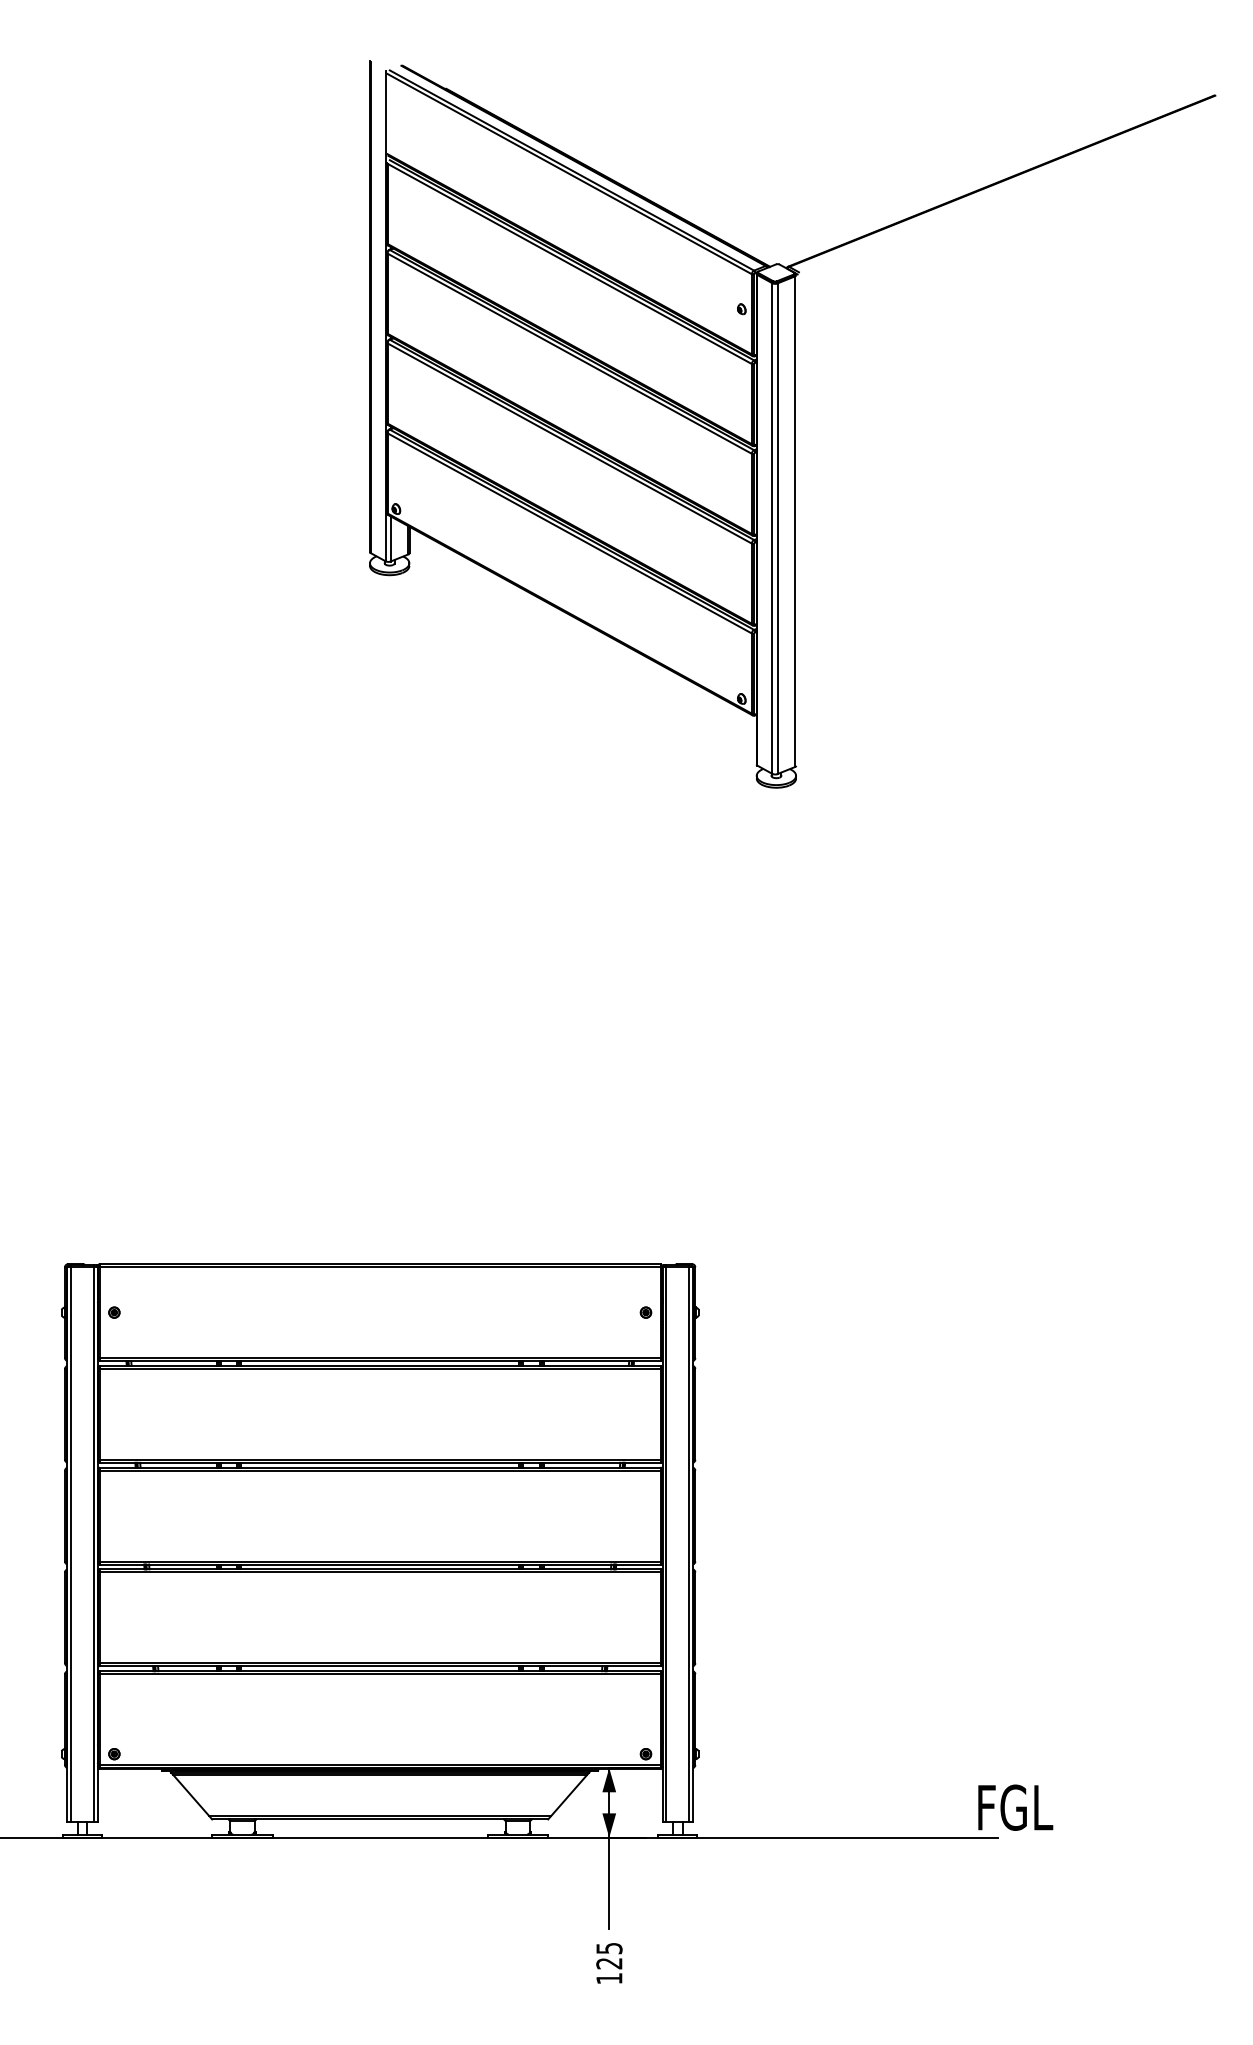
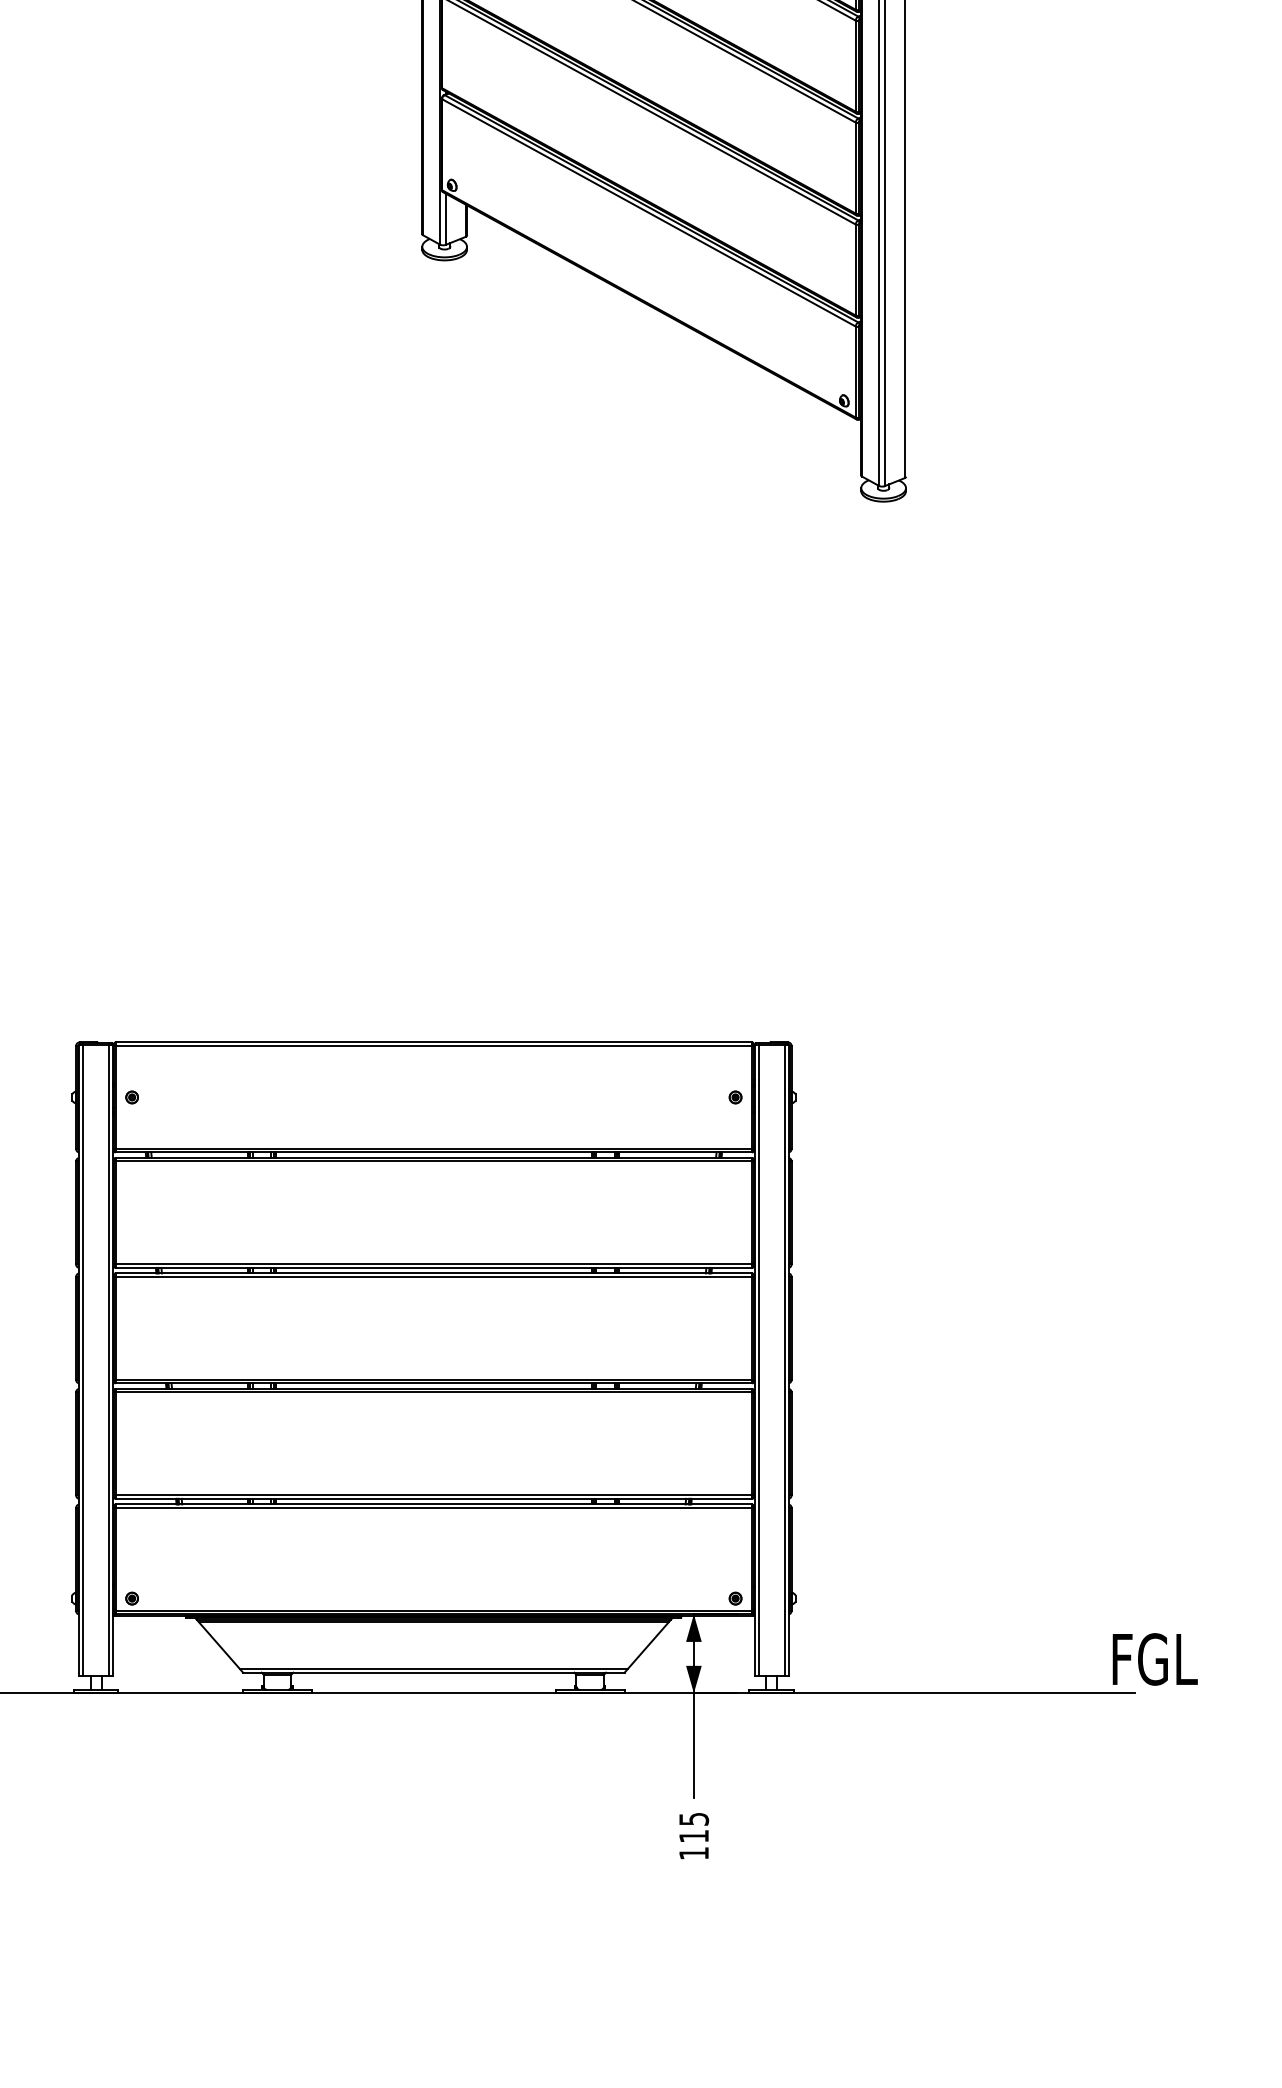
text: (609, 1963) -> (694, 1836), 125 -> 115

